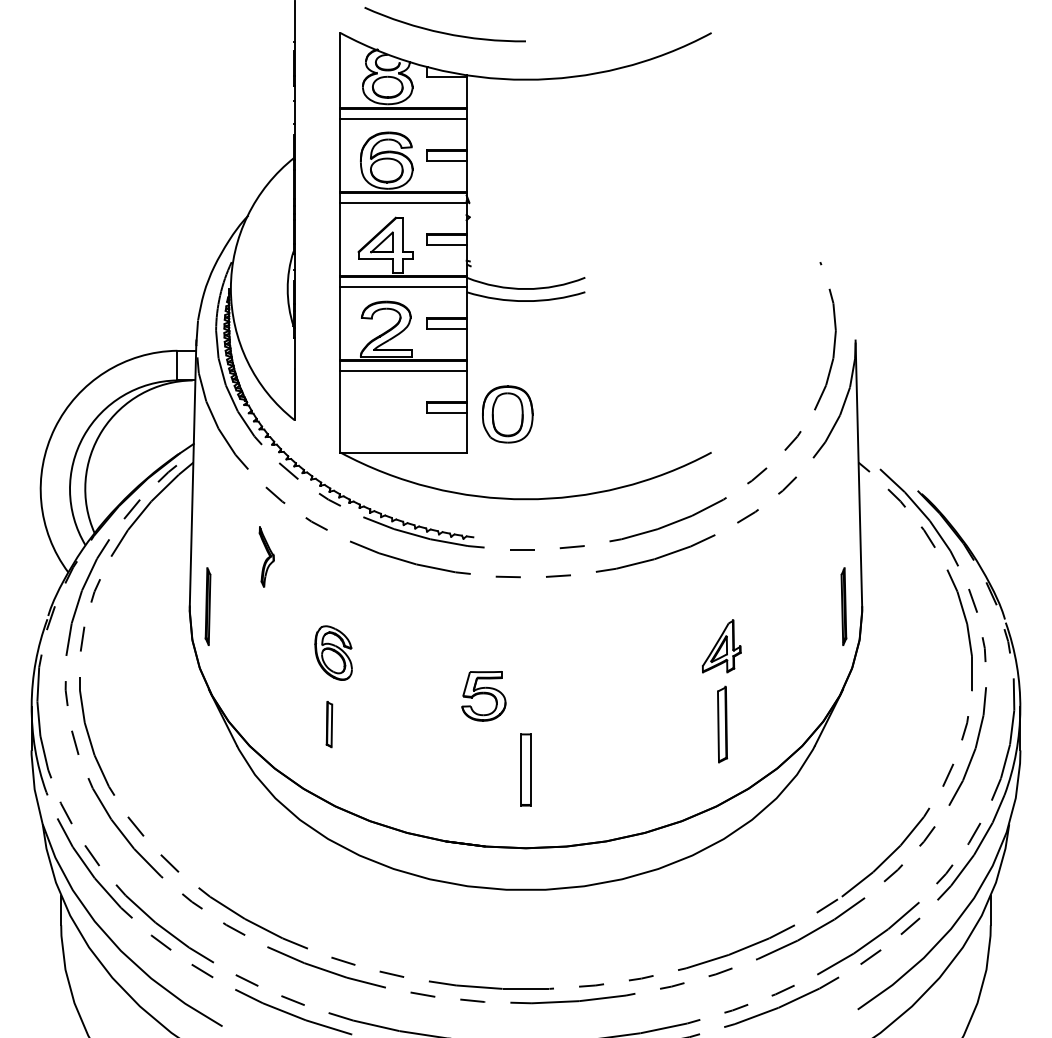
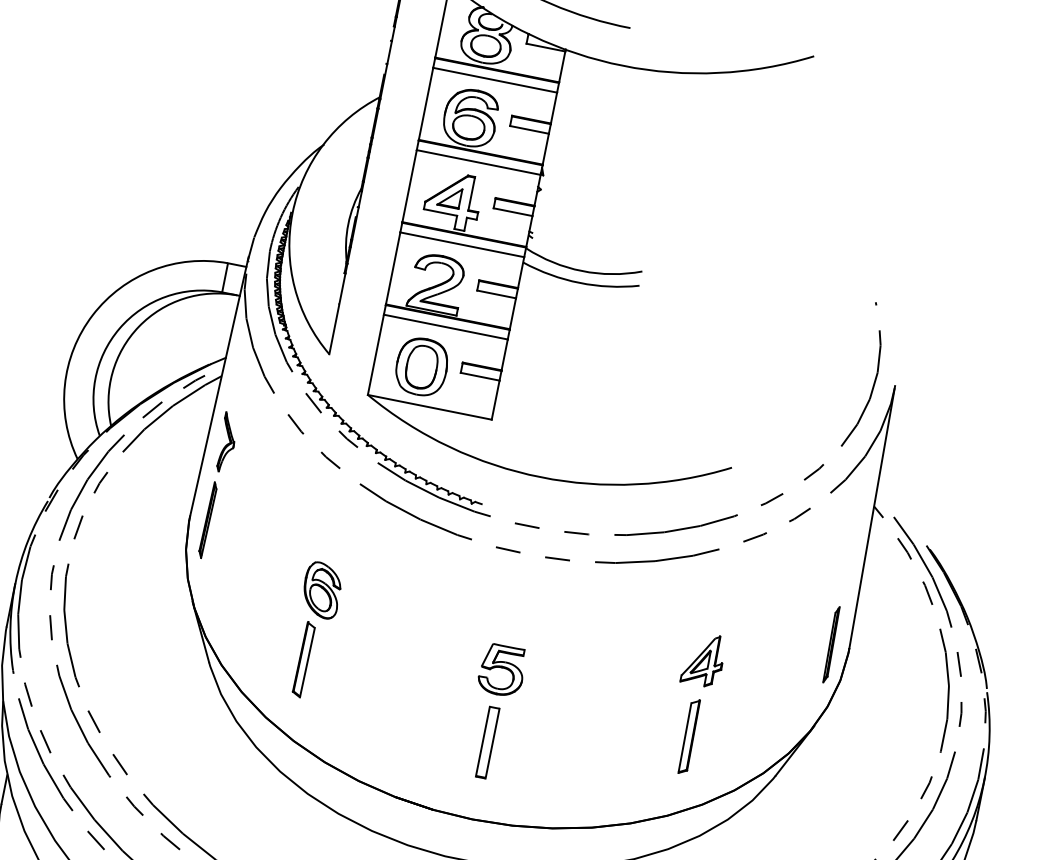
part: (507, 414) -> (421, 366), moved
part: (266, 556) -> (227, 442), moved
part: (483, 696) -> (501, 670), moved
part: (329, 724) -> (303, 659), size x1.67

